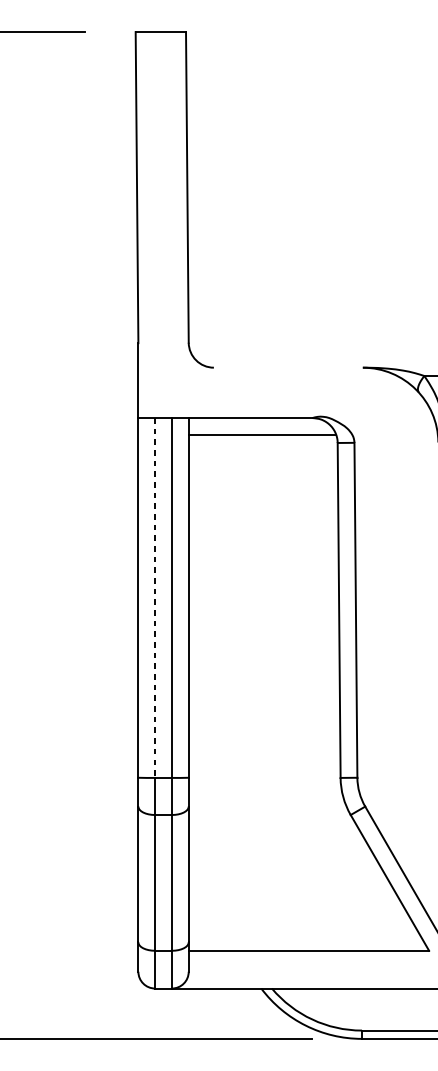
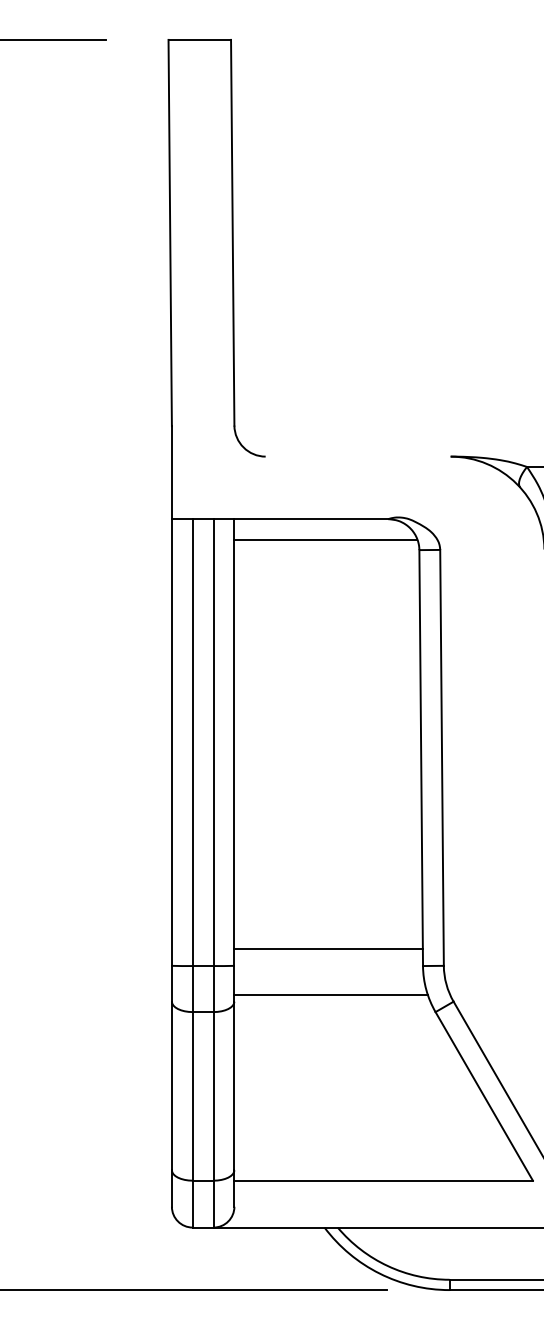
line: (154, 598) -> (192, 743), dashed -> solid
line: (264, 764) -> (328, 949), added
line: (266, 801) -> (330, 995), added

